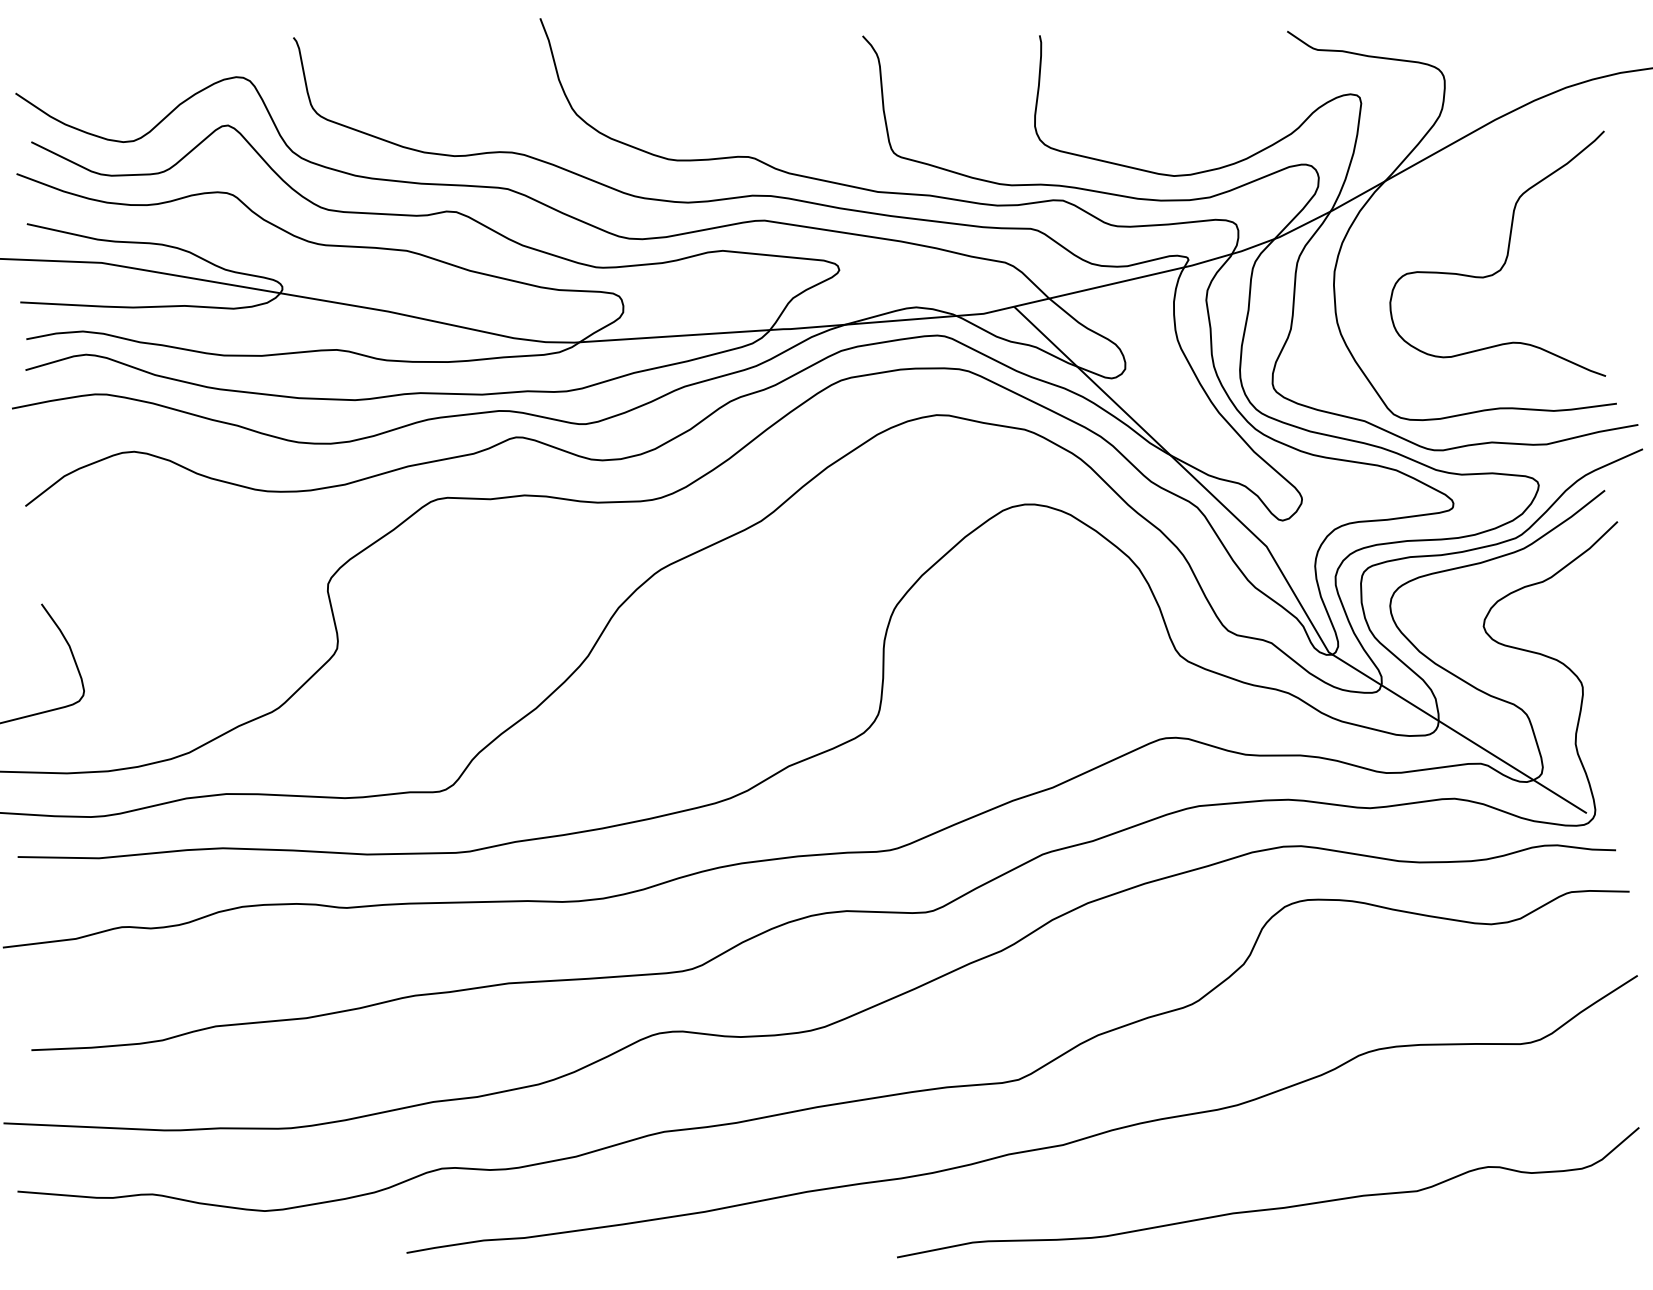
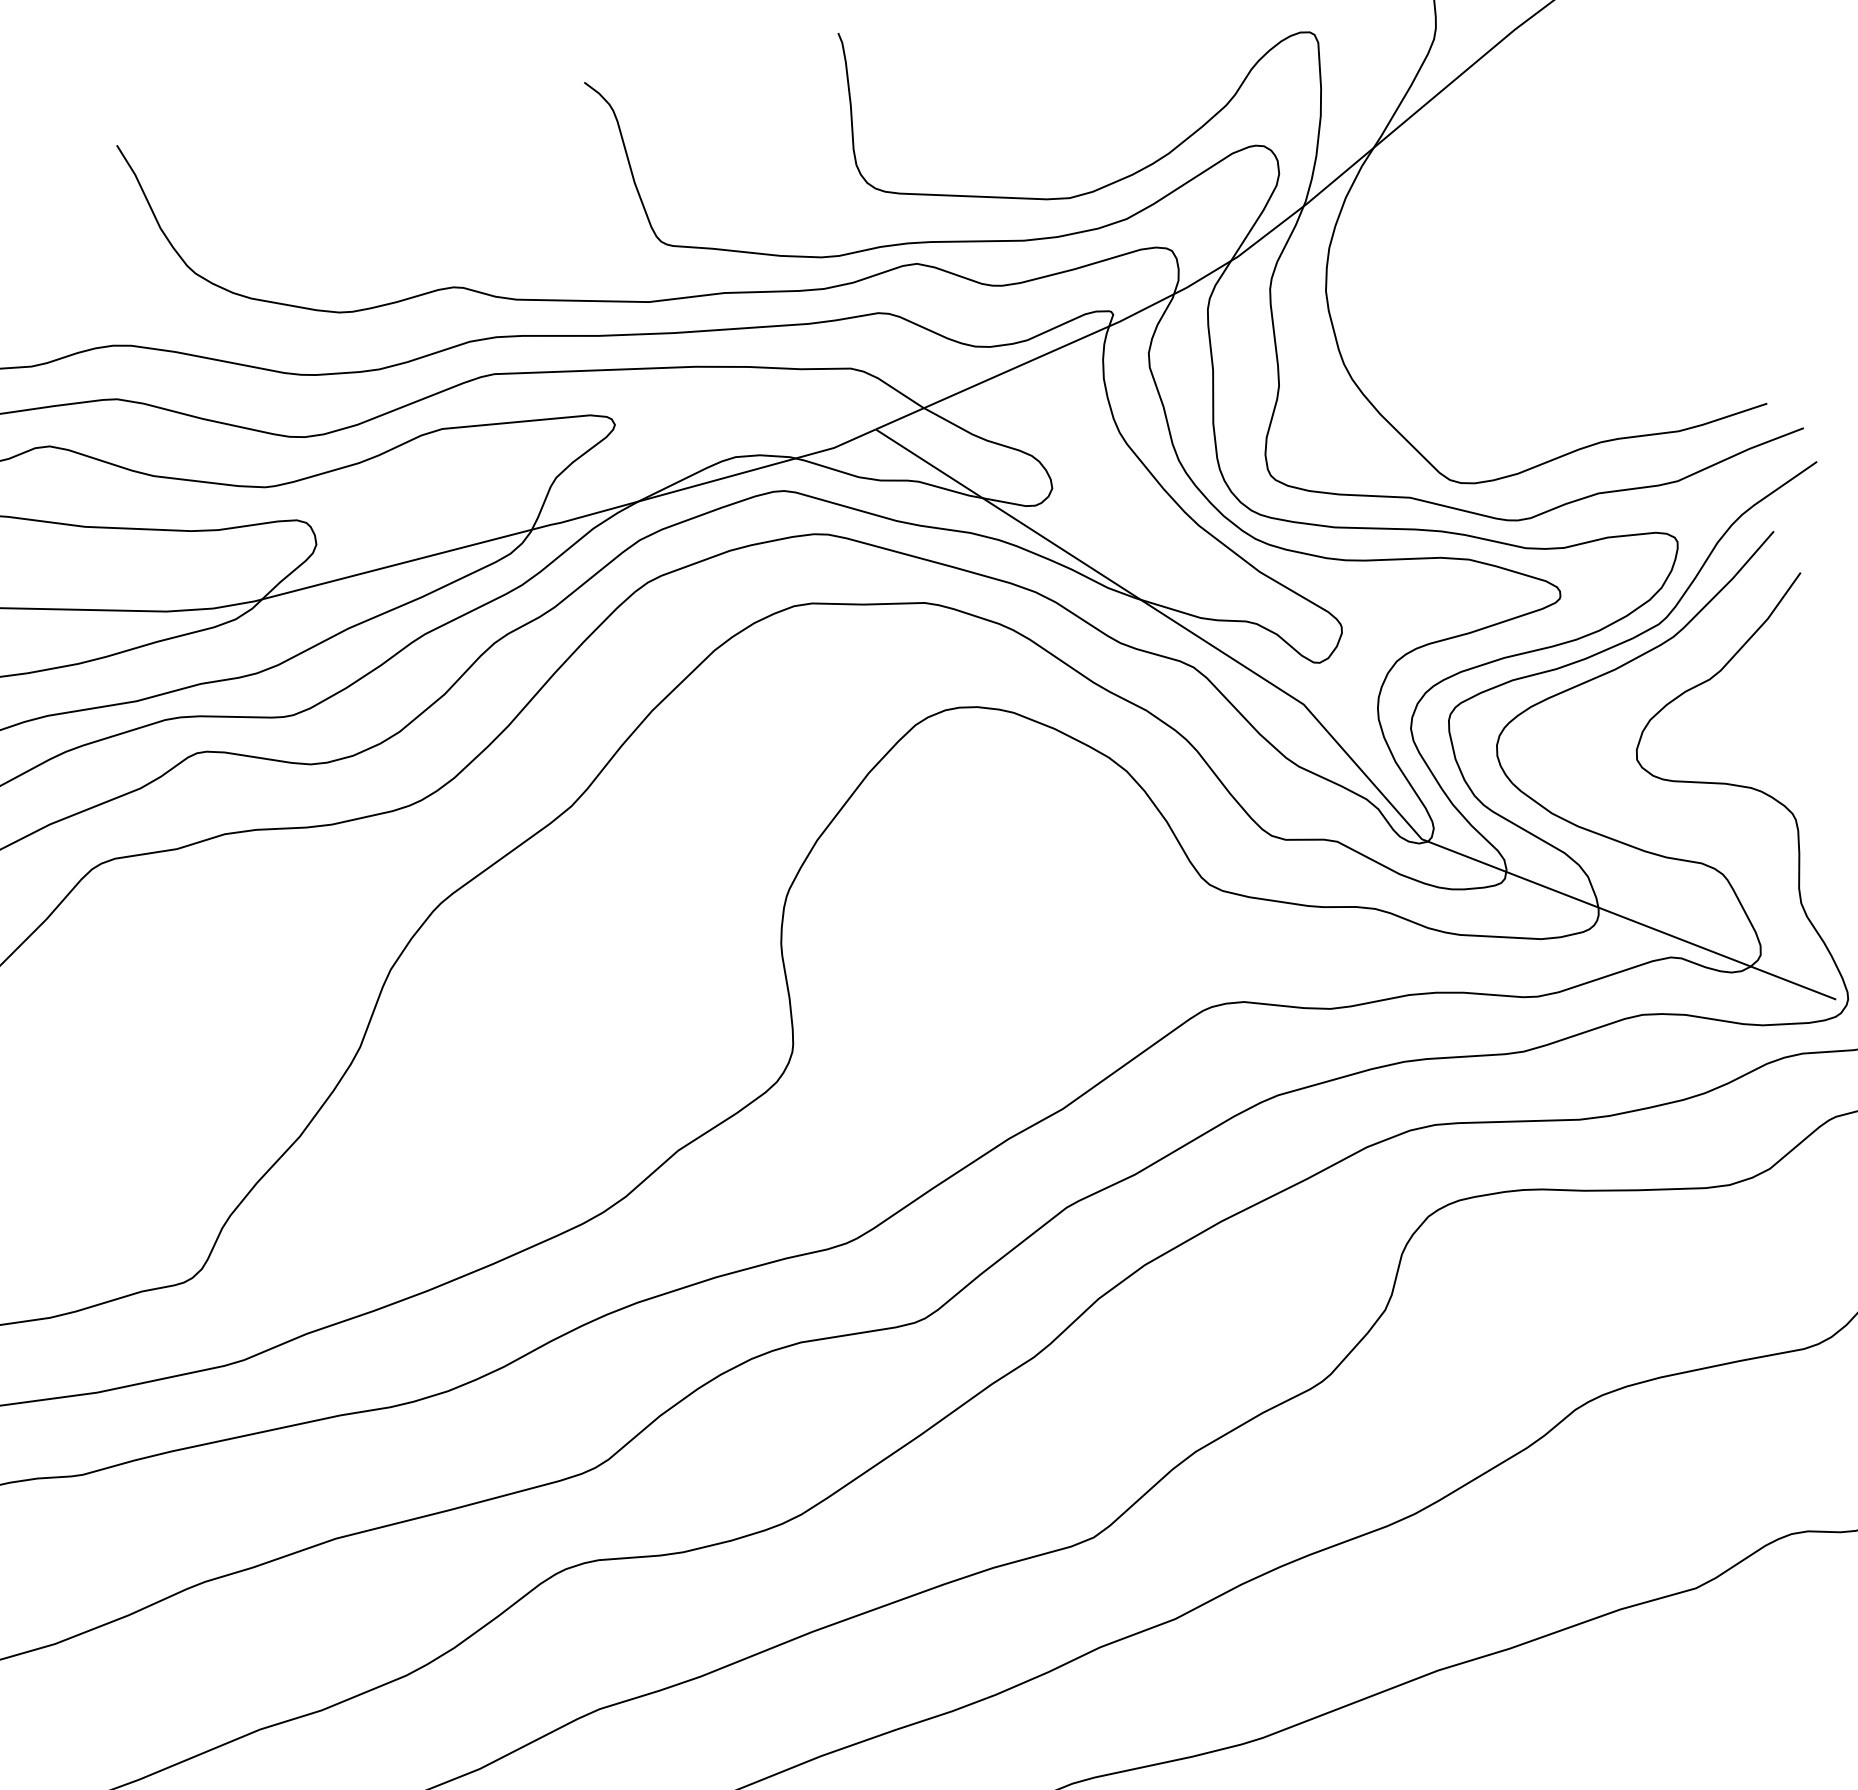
curve: (1506, 254) -> (1567, 219), removed

